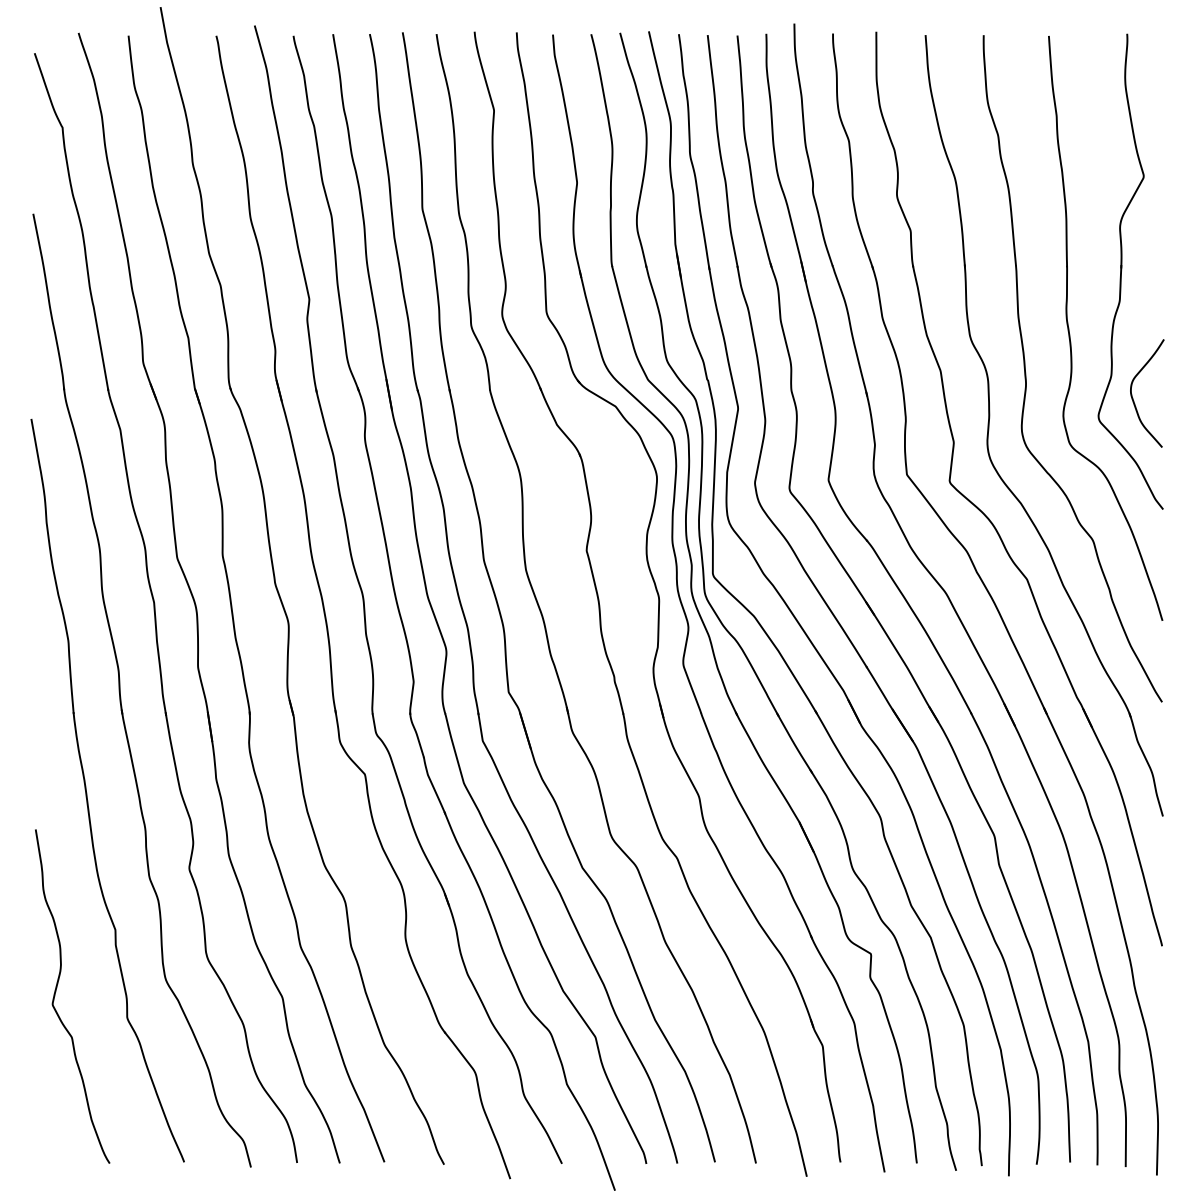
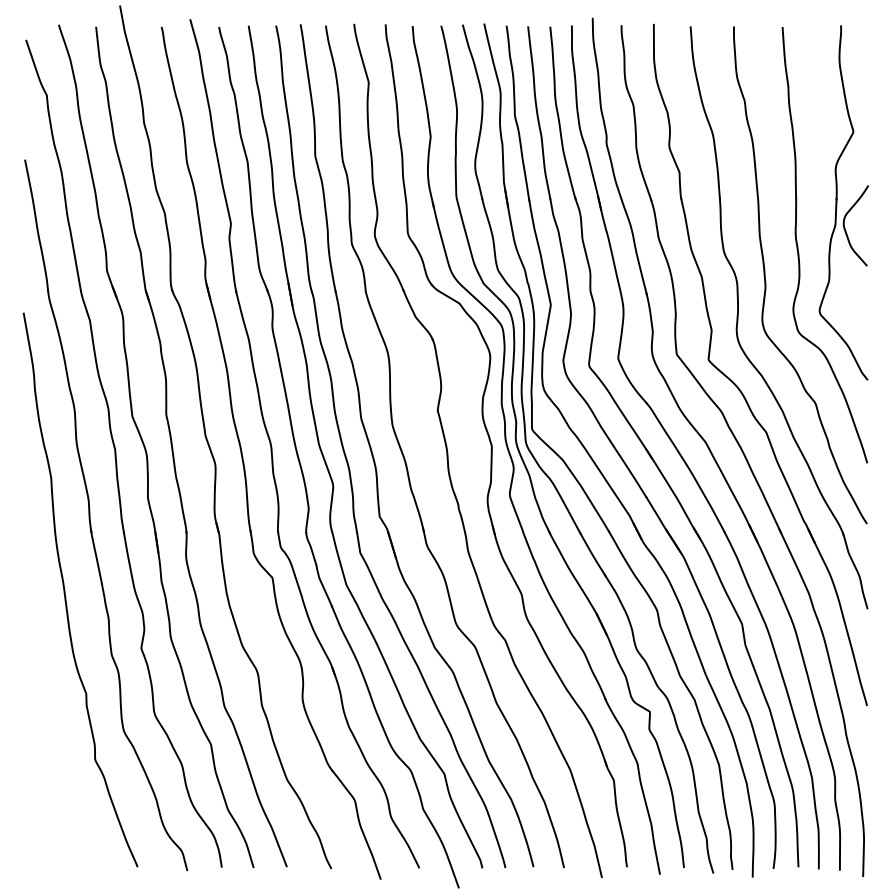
curve: (1133, 398) -> (845, 229), moved
curve: (56, 991) -> (42, 739), removed

